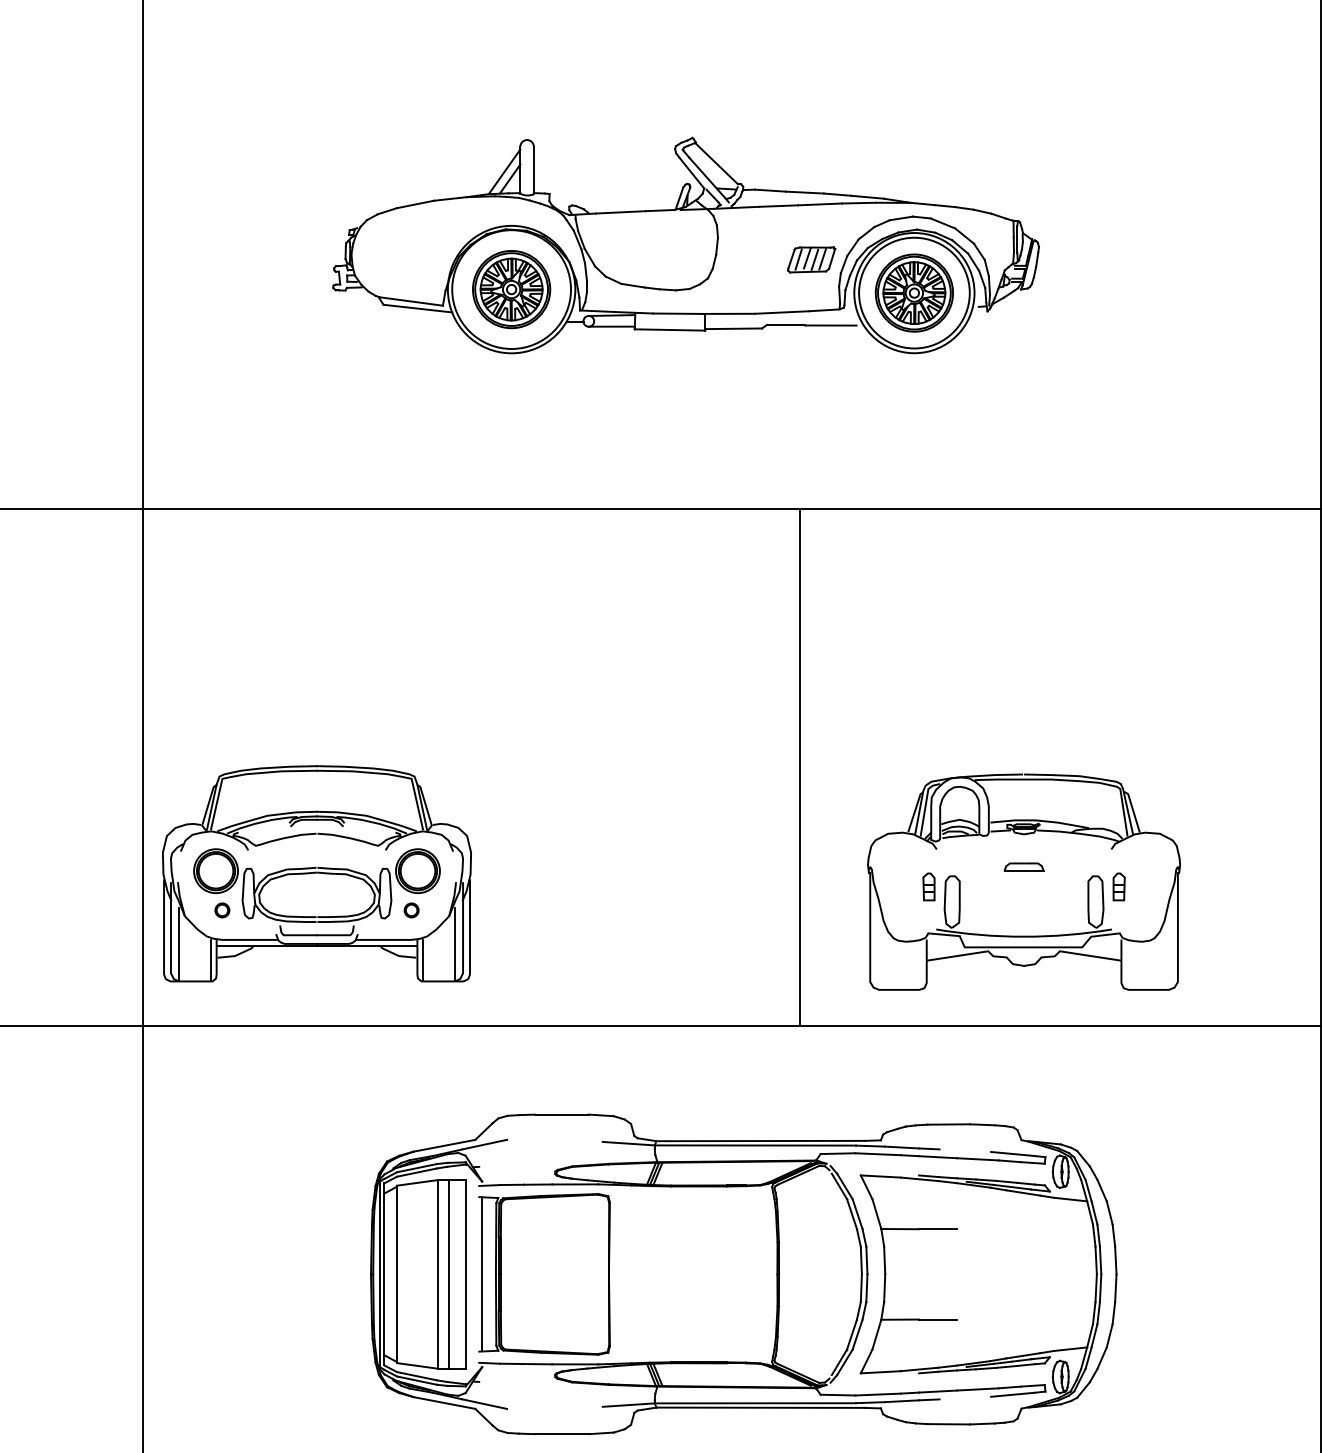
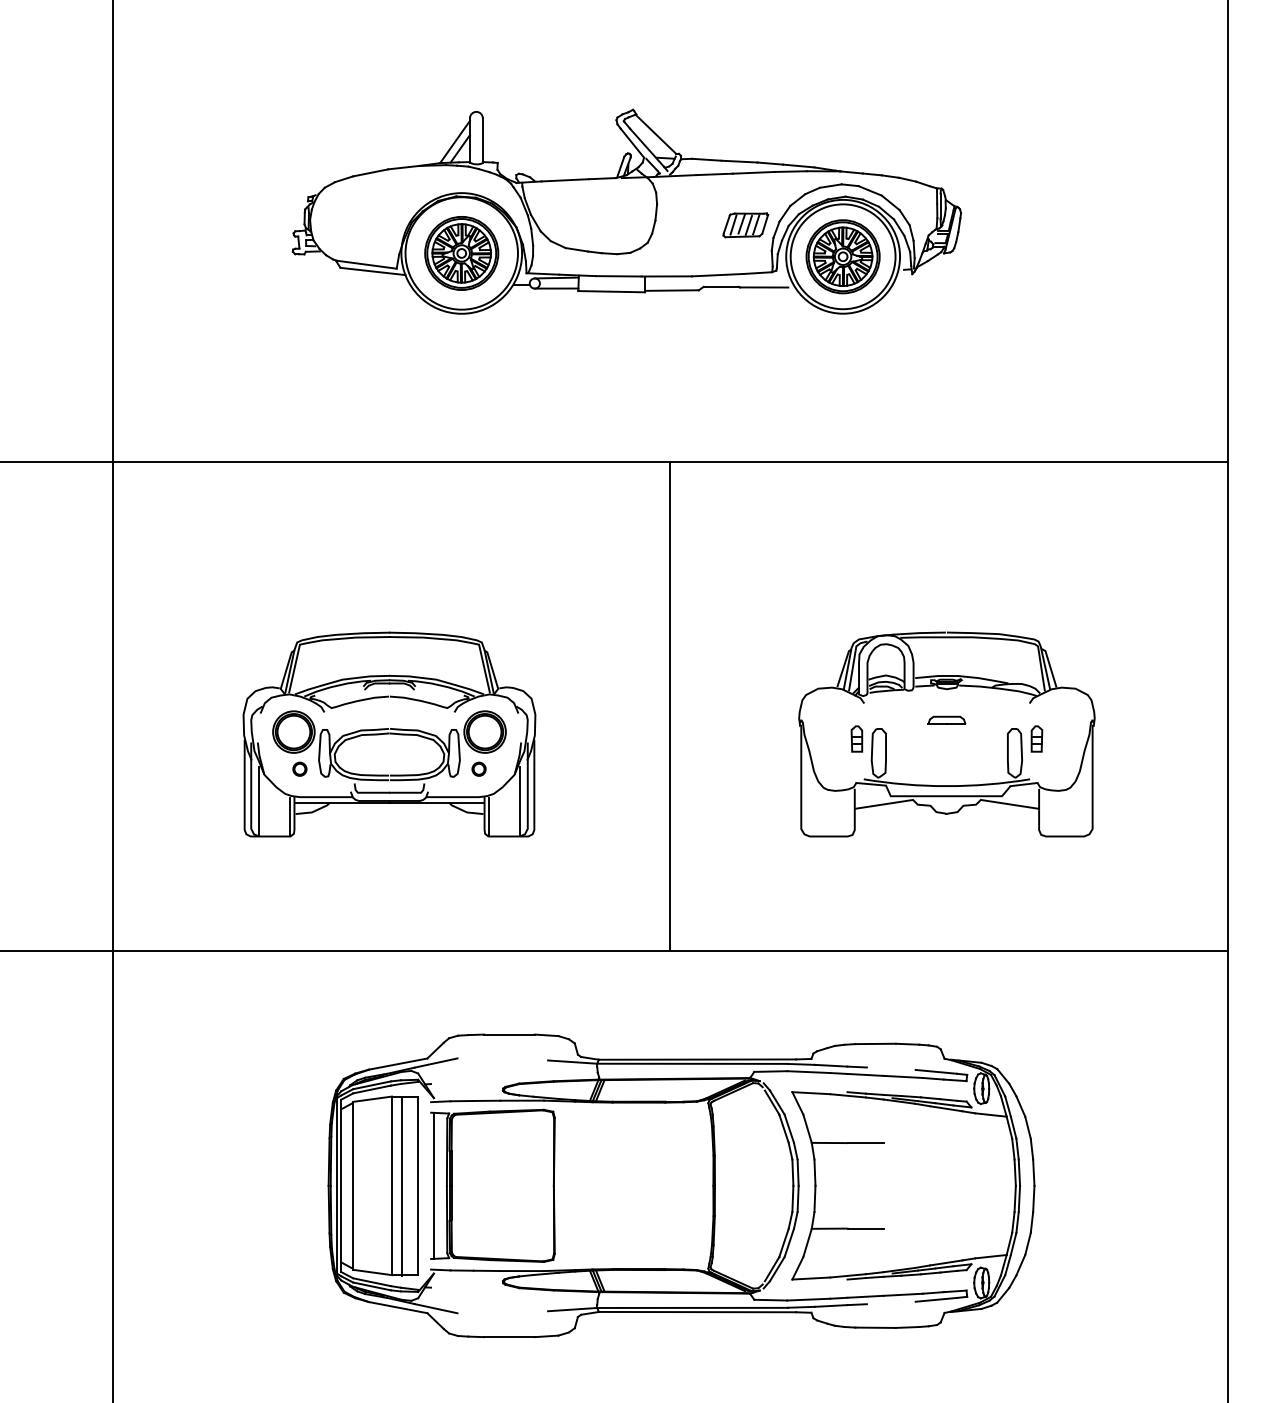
line: (799, 767) -> (670, 705), moved
part: (317, 873) -> (389, 734), moved
part: (1023, 882) -> (946, 734), moved

